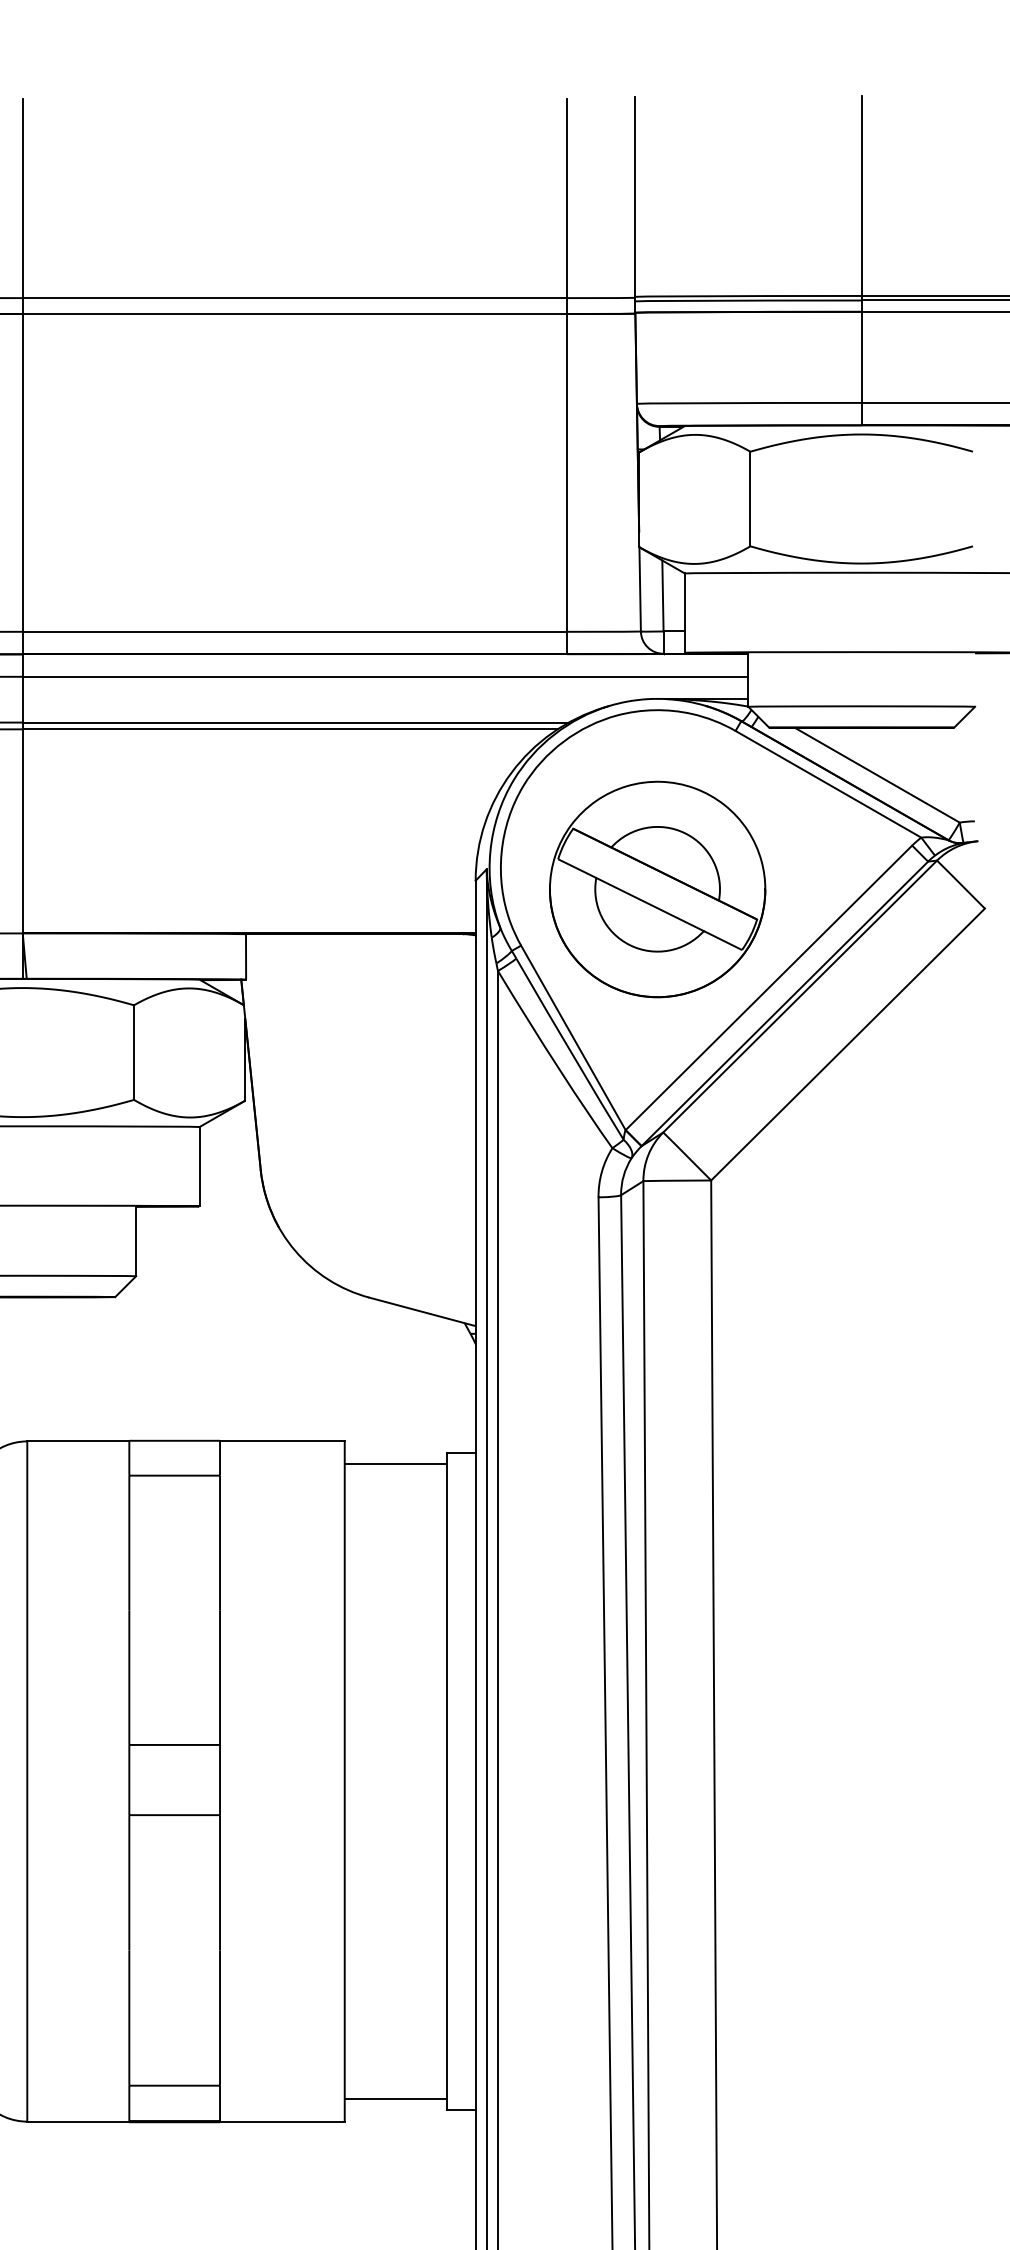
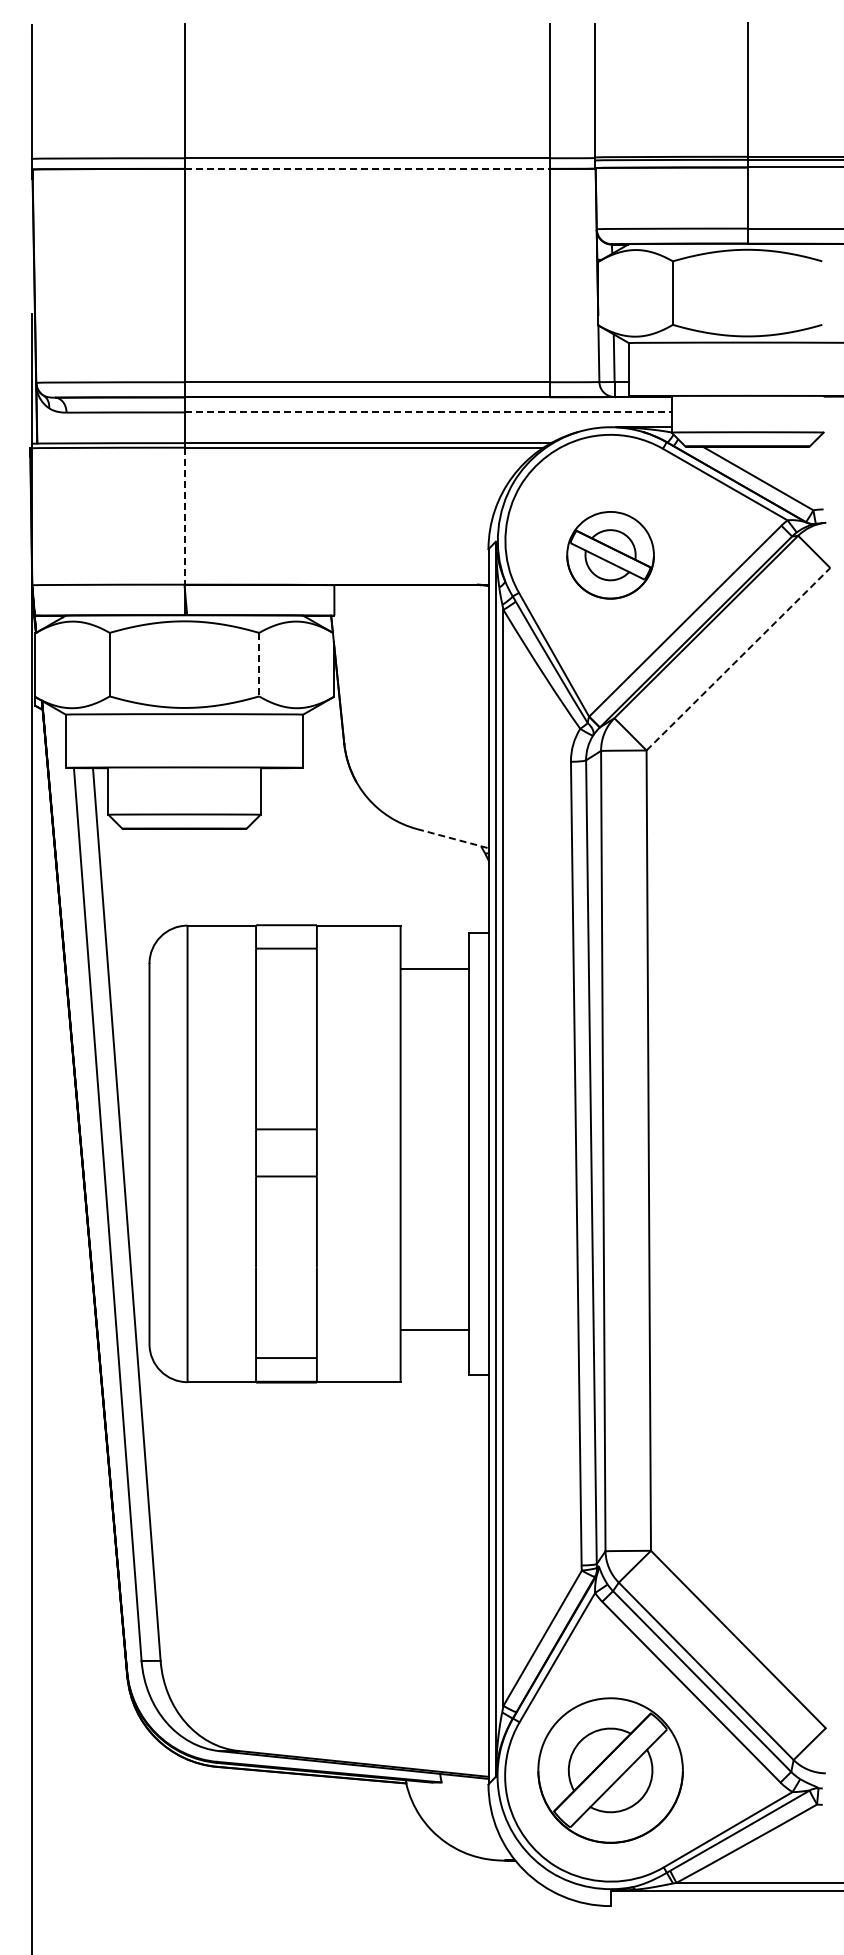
line: (295, 313) -> (367, 168), solid -> dashed
line: (386, 676) -> (428, 412), solid -> dashed
line: (22, 831) -> (184, 516), solid -> dashed
part: (657, 889) -> (610, 555), size x0.6
line: (848, 1043) -> (738, 658), solid -> dashed
line: (134, 1052) -> (259, 664), solid -> dashed
line: (422, 1311) -> (452, 838), solid -> dashed
line: (395, 1463) -> (434, 968), moved
line: (395, 2098) -> (434, 1329), moved

